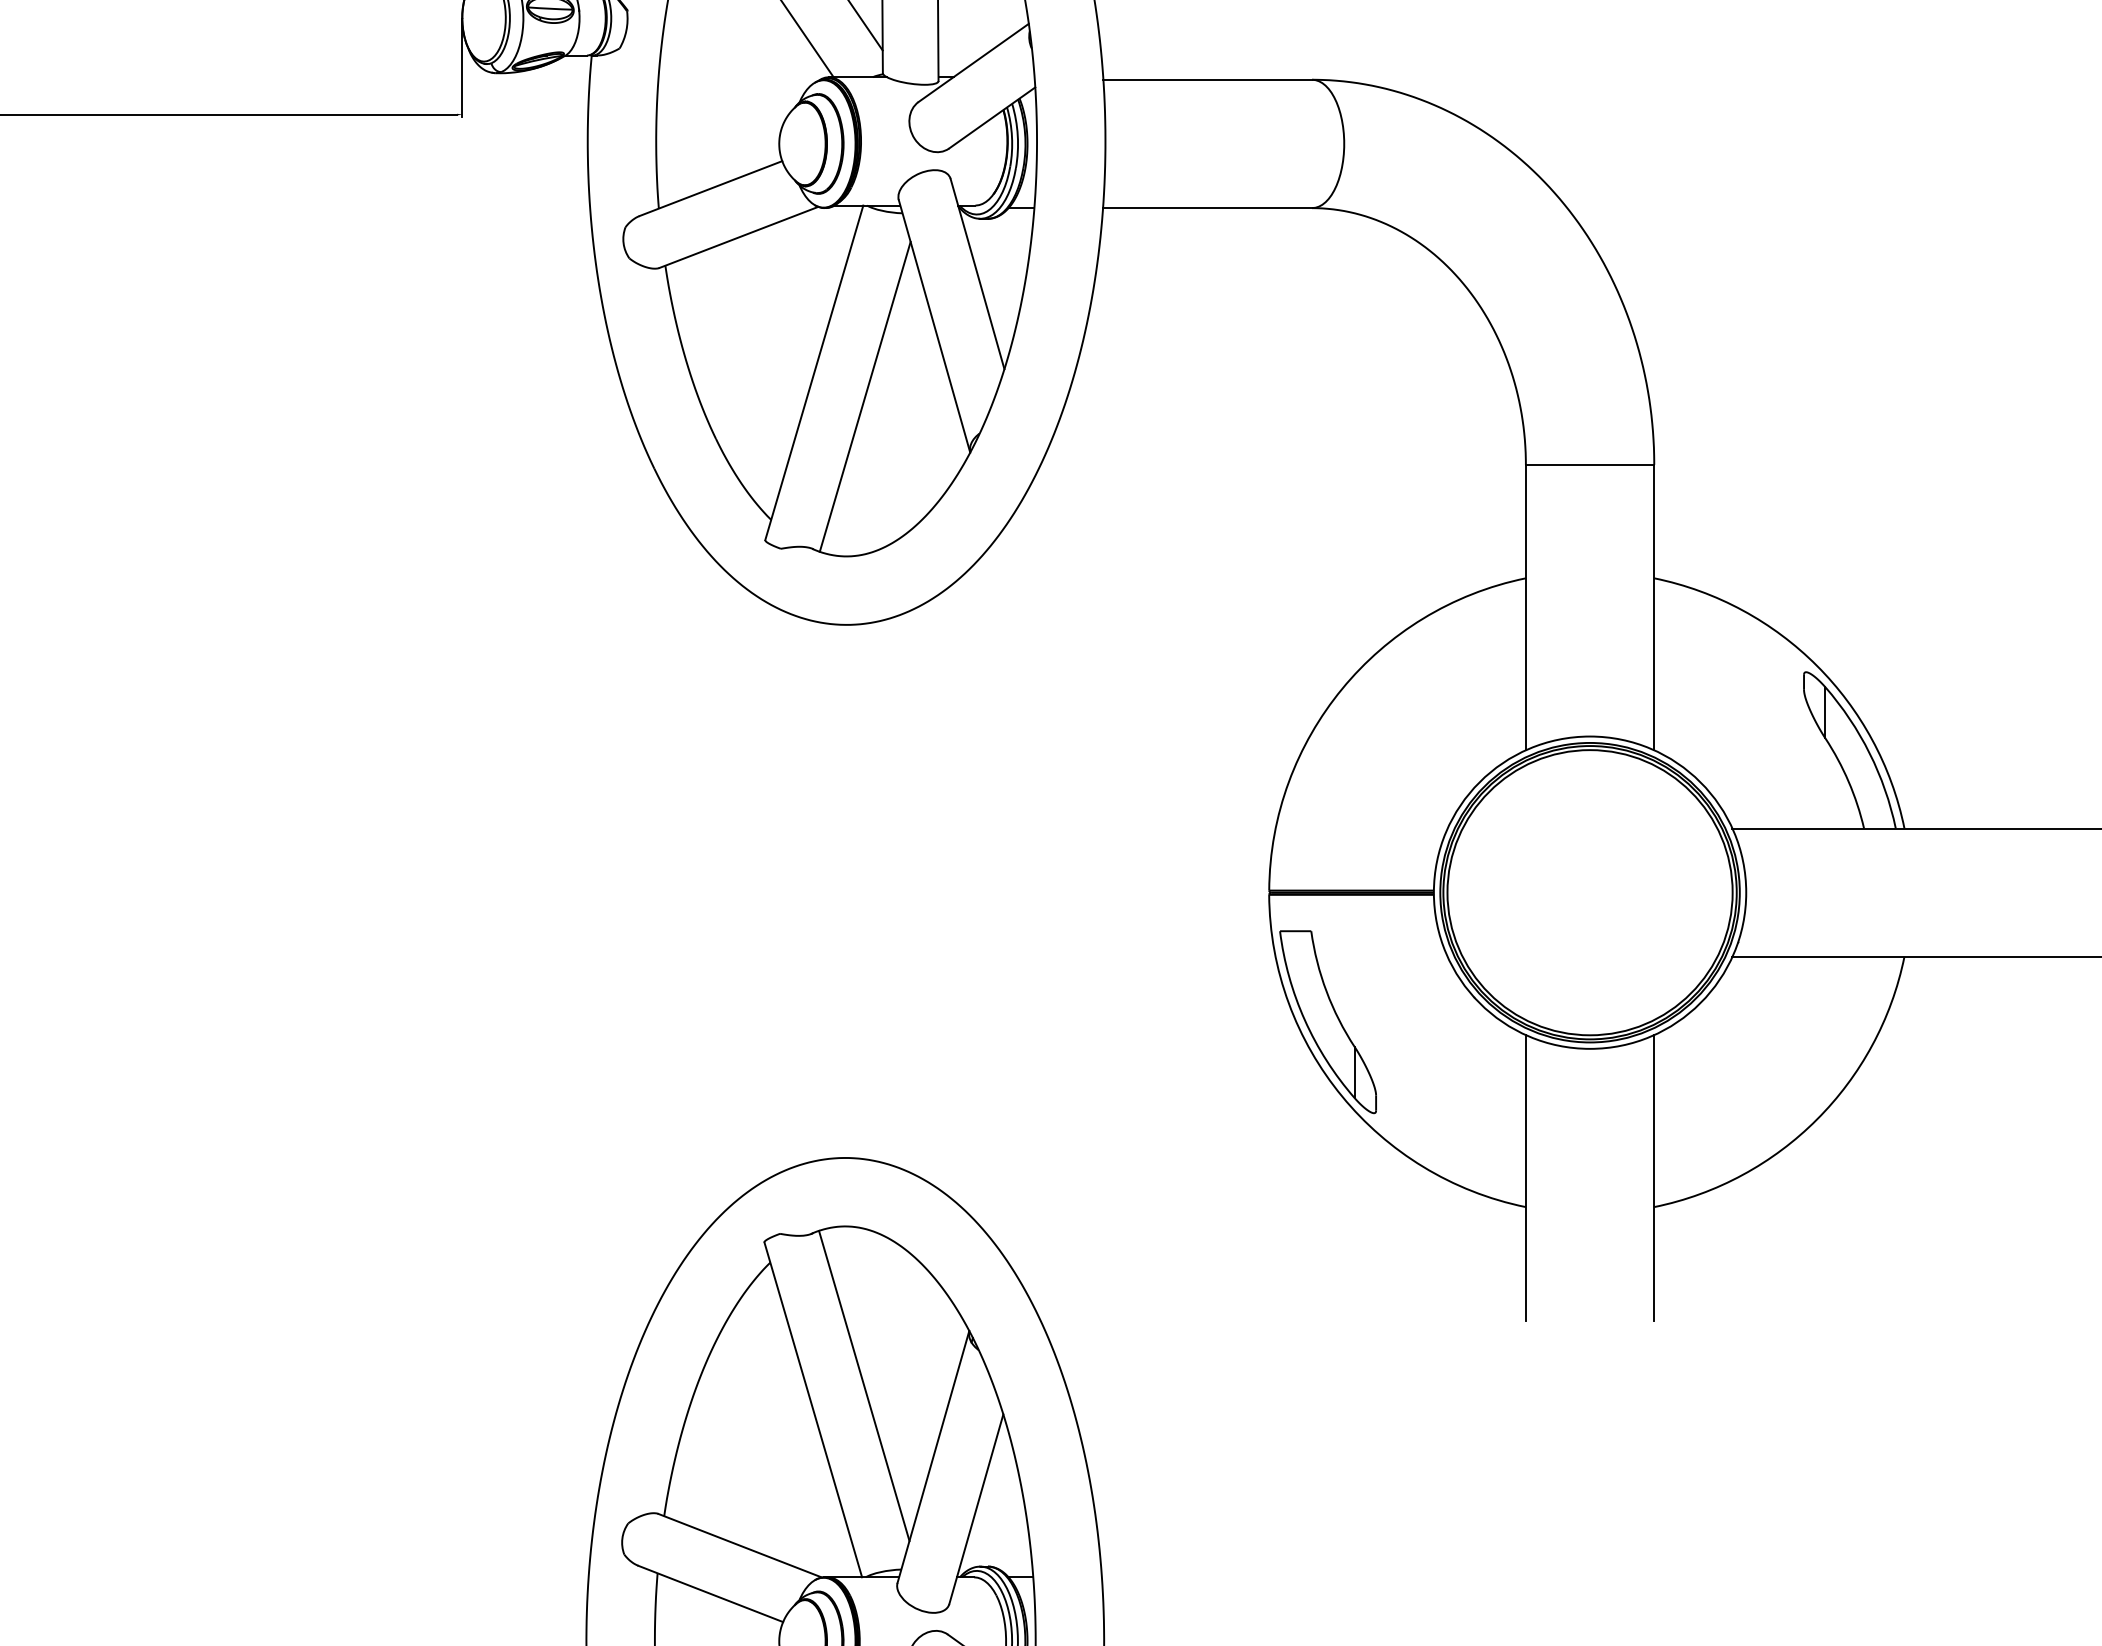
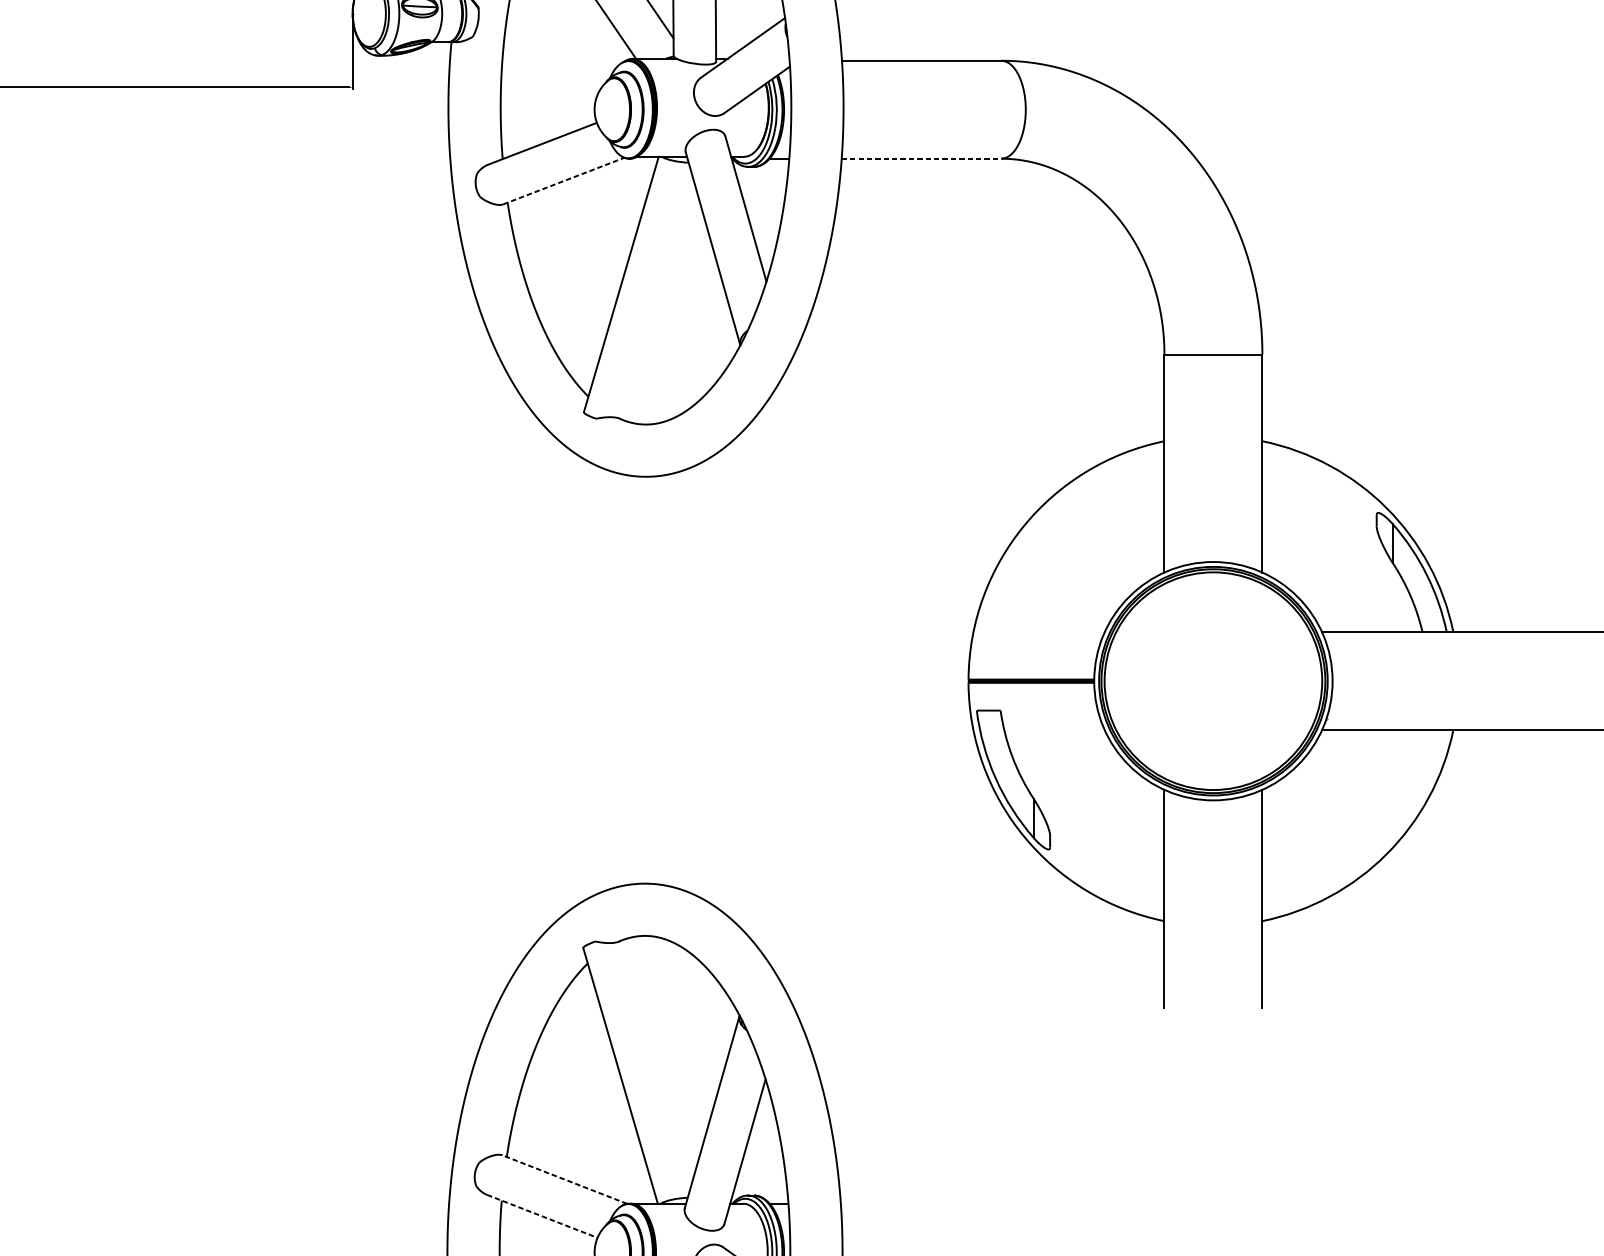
line: (1207, 208) -> (921, 159), solid -> dashed
line: (738, 237) -> (563, 181), solid -> dashed
line: (864, 396) -> (659, 302), removed
line: (864, 1385) -> (659, 1057), removed
line: (740, 1545) -> (565, 1179), solid -> dashed
line: (710, 1593) -> (542, 1216), solid -> dashed

